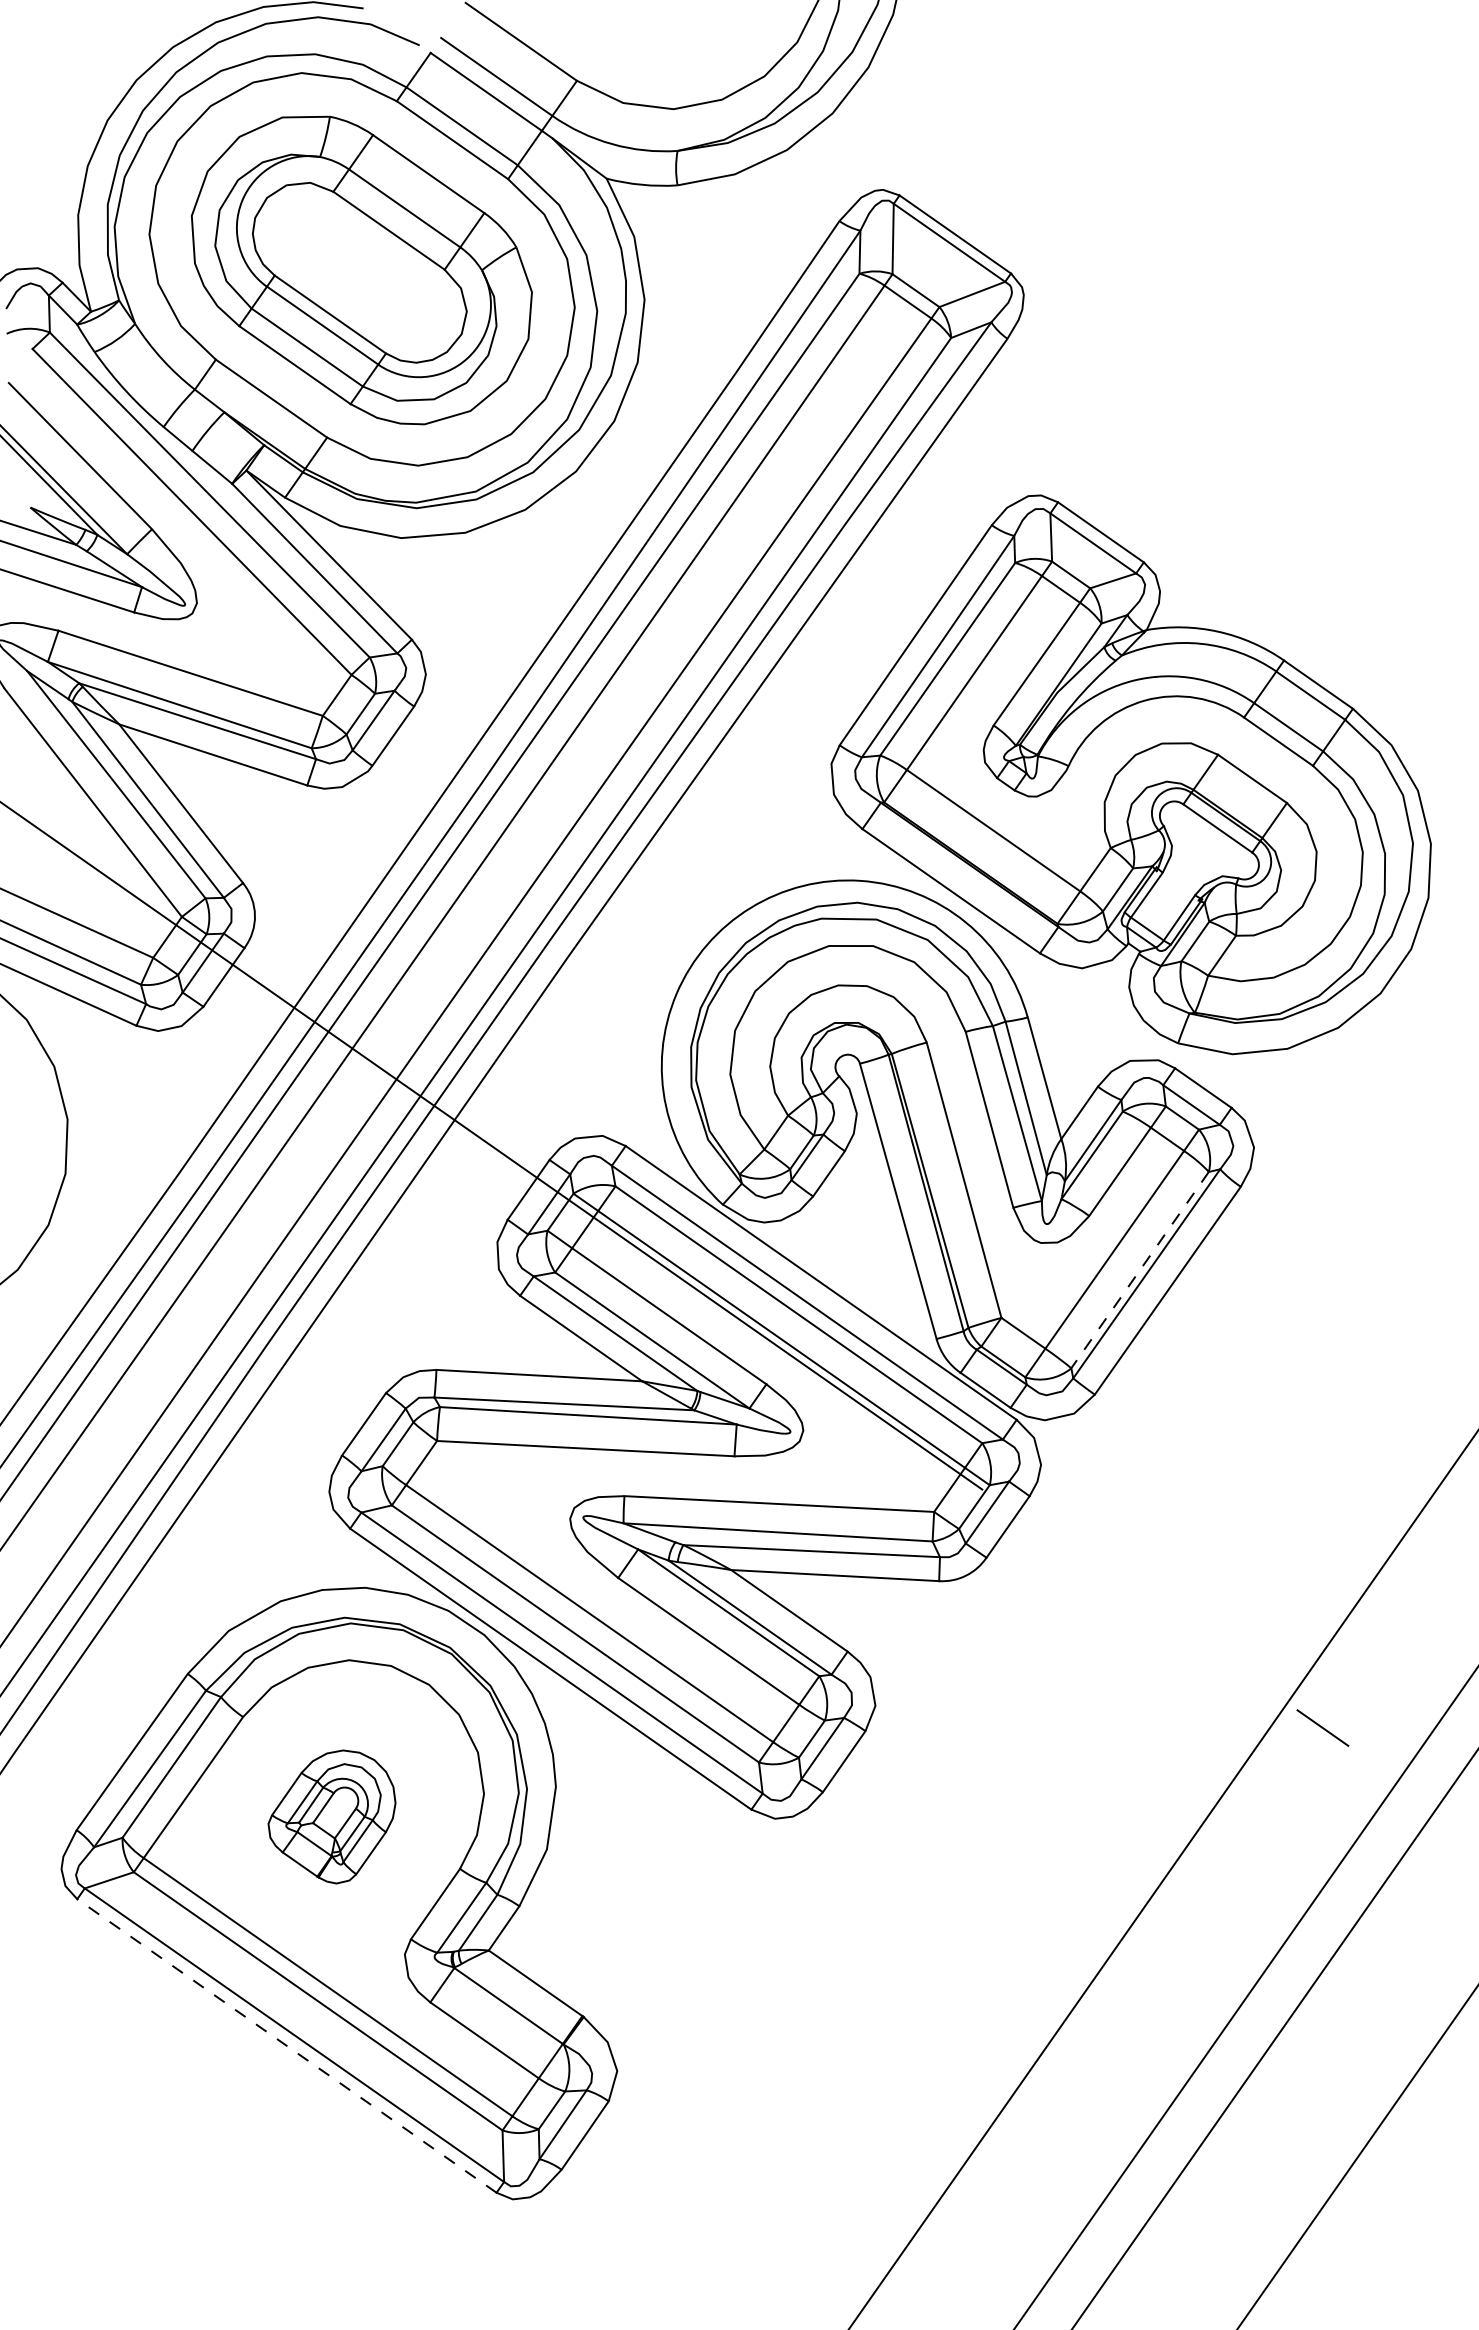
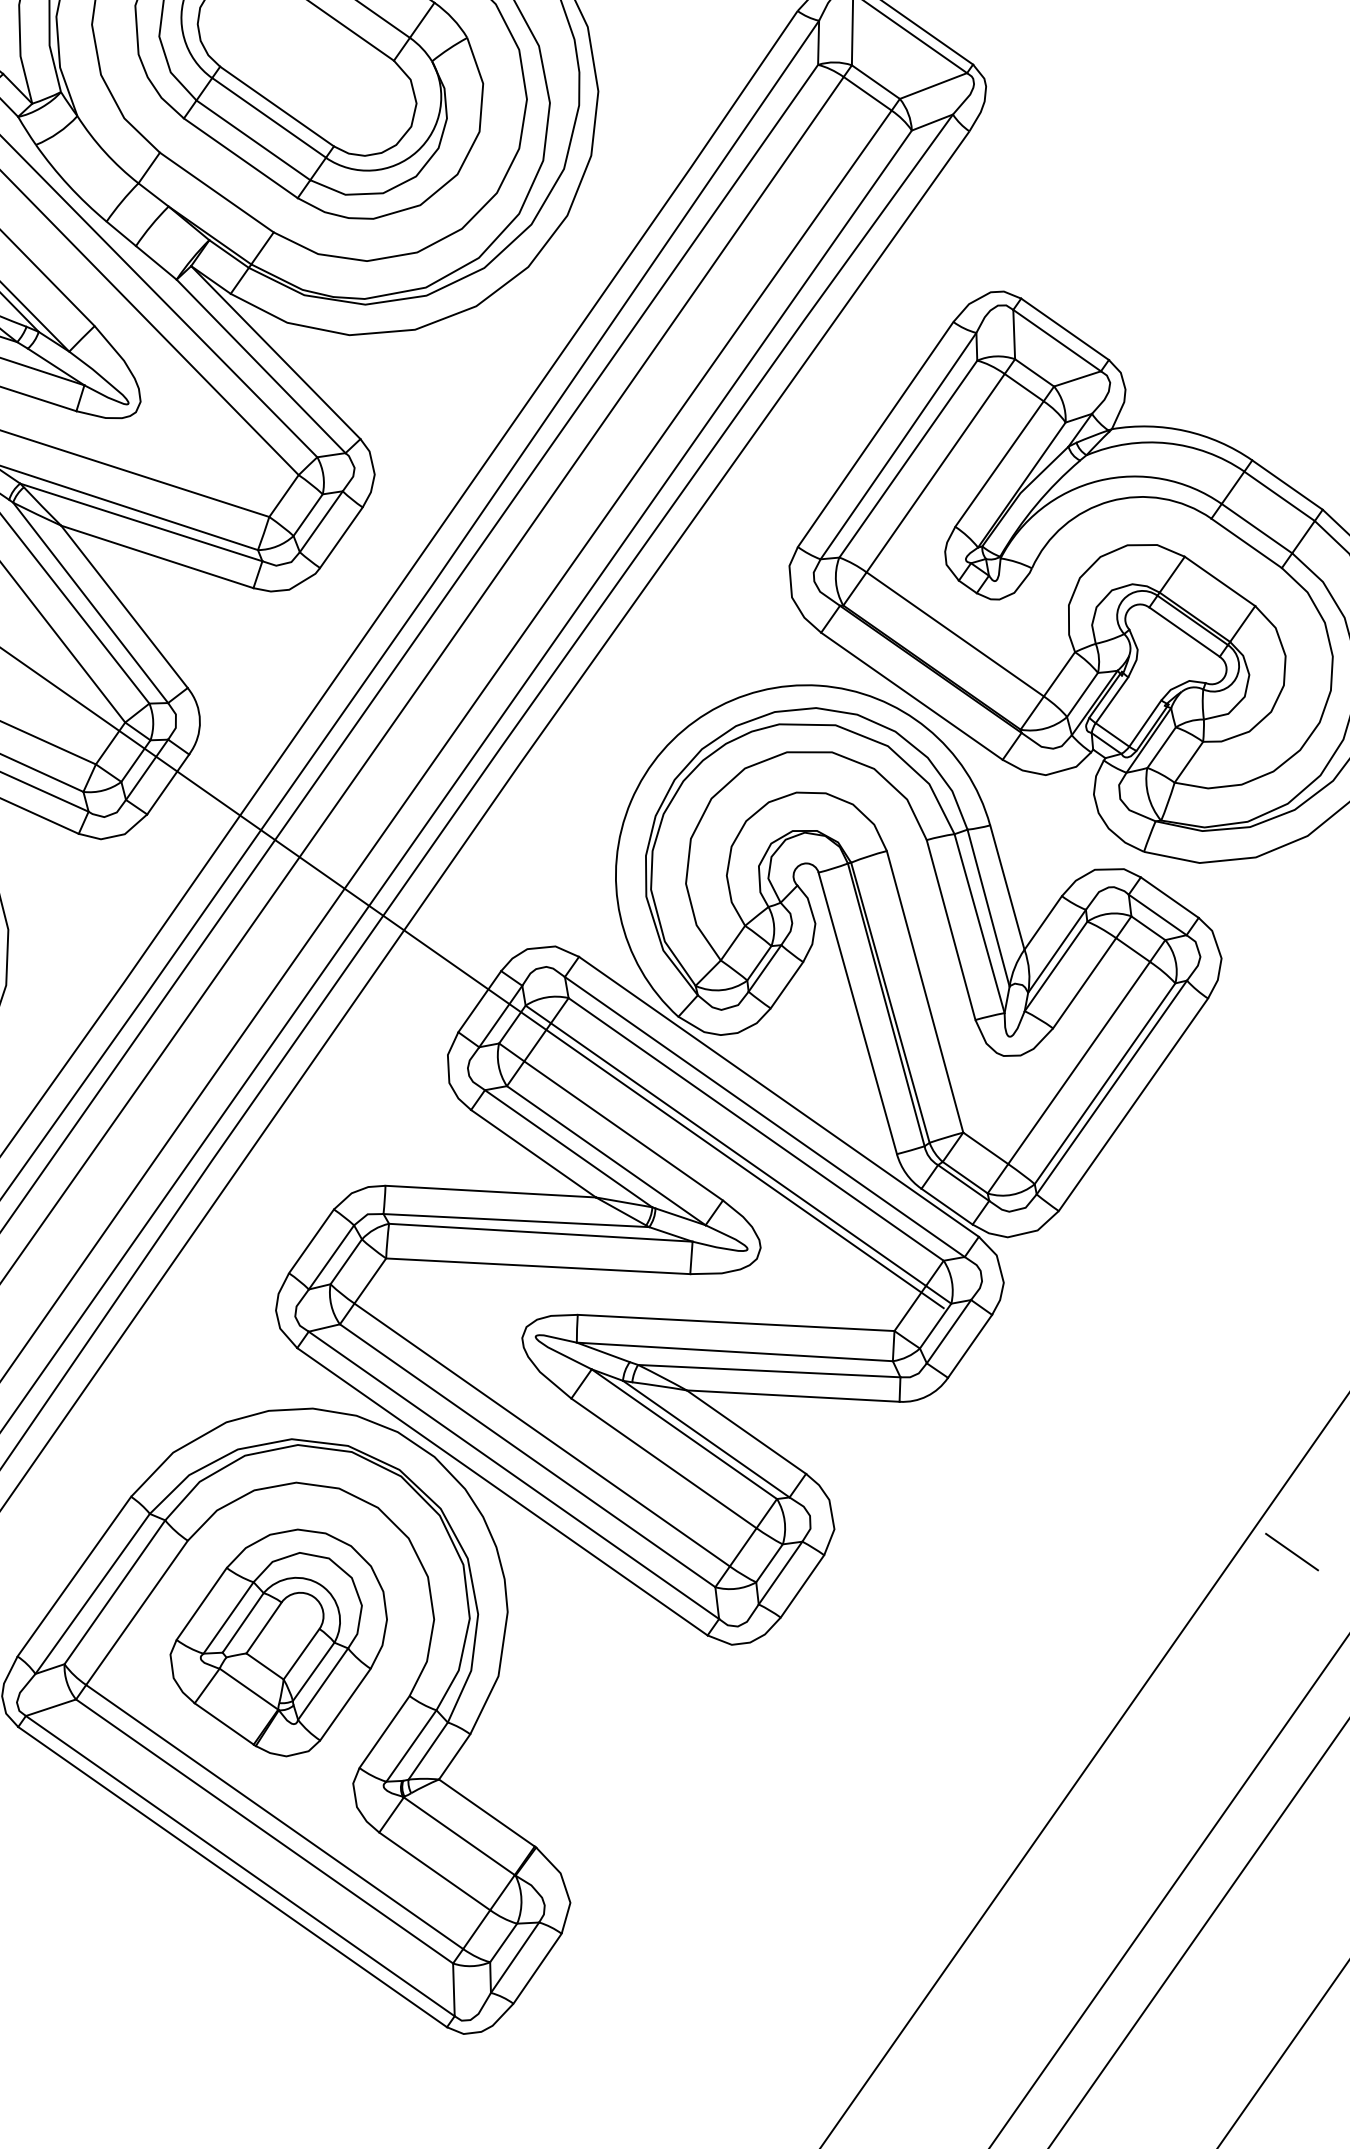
line: (1140, 1270) -> (1105, 1084), dashed -> solid
part: (331, 1816) -> (278, 1642), size x1.67
line: (286, 2045) -> (232, 1876), dashed -> solid

